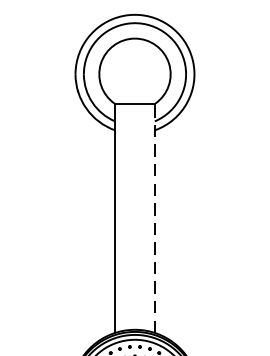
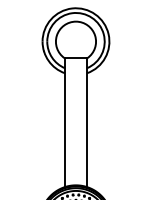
line: (155, 218) -> (87, 122), dashed -> solid

